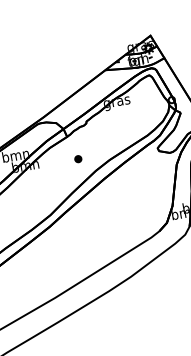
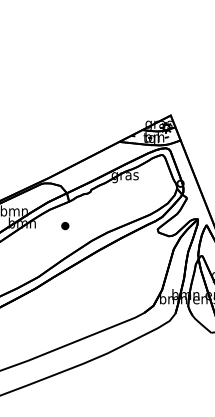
part: (78, 159) -> (65, 226), moved

